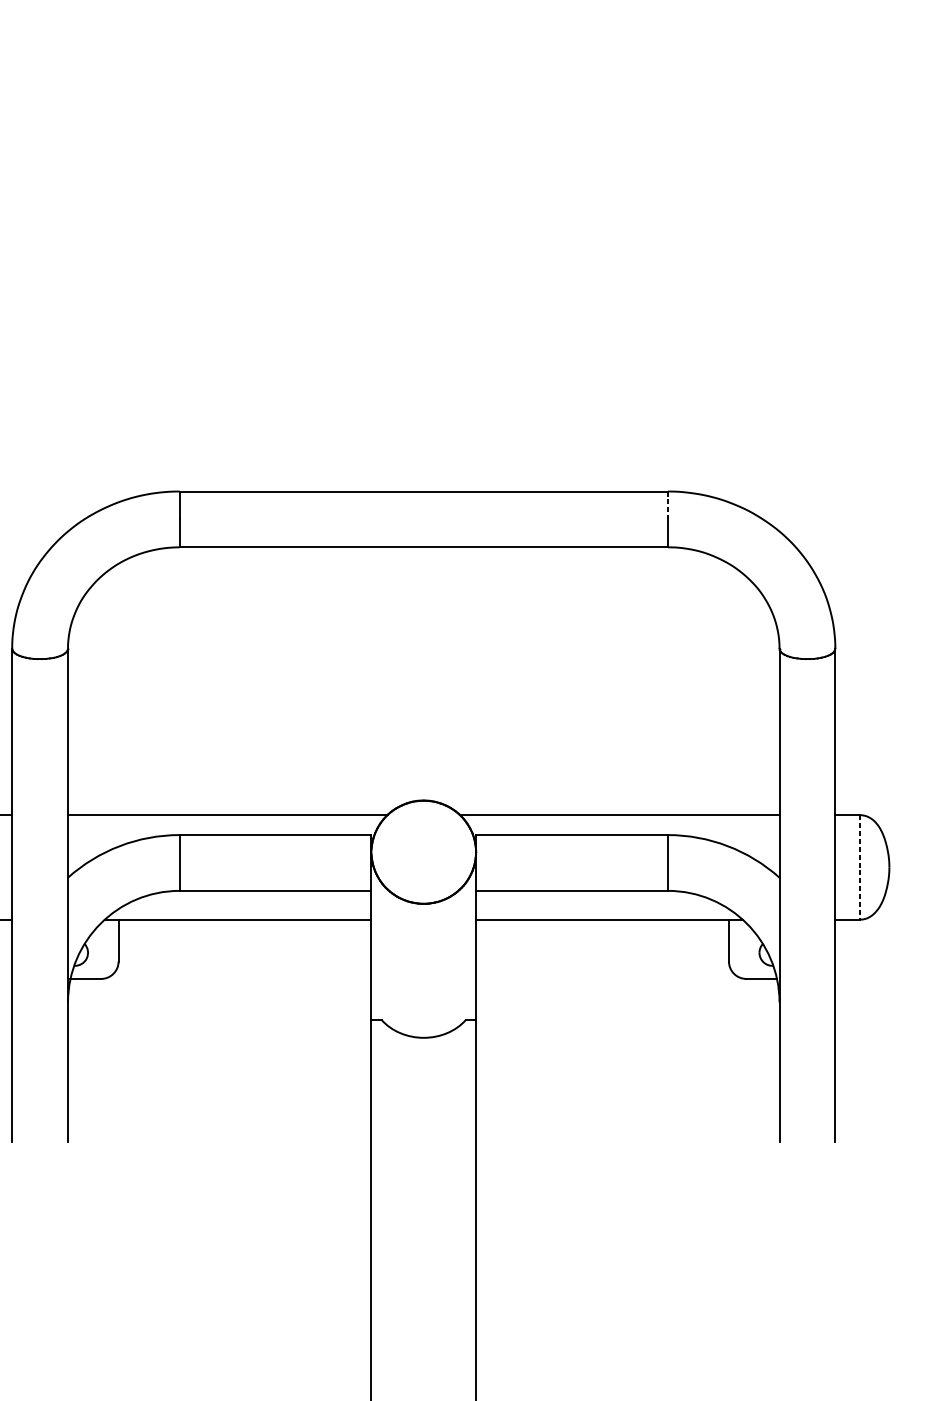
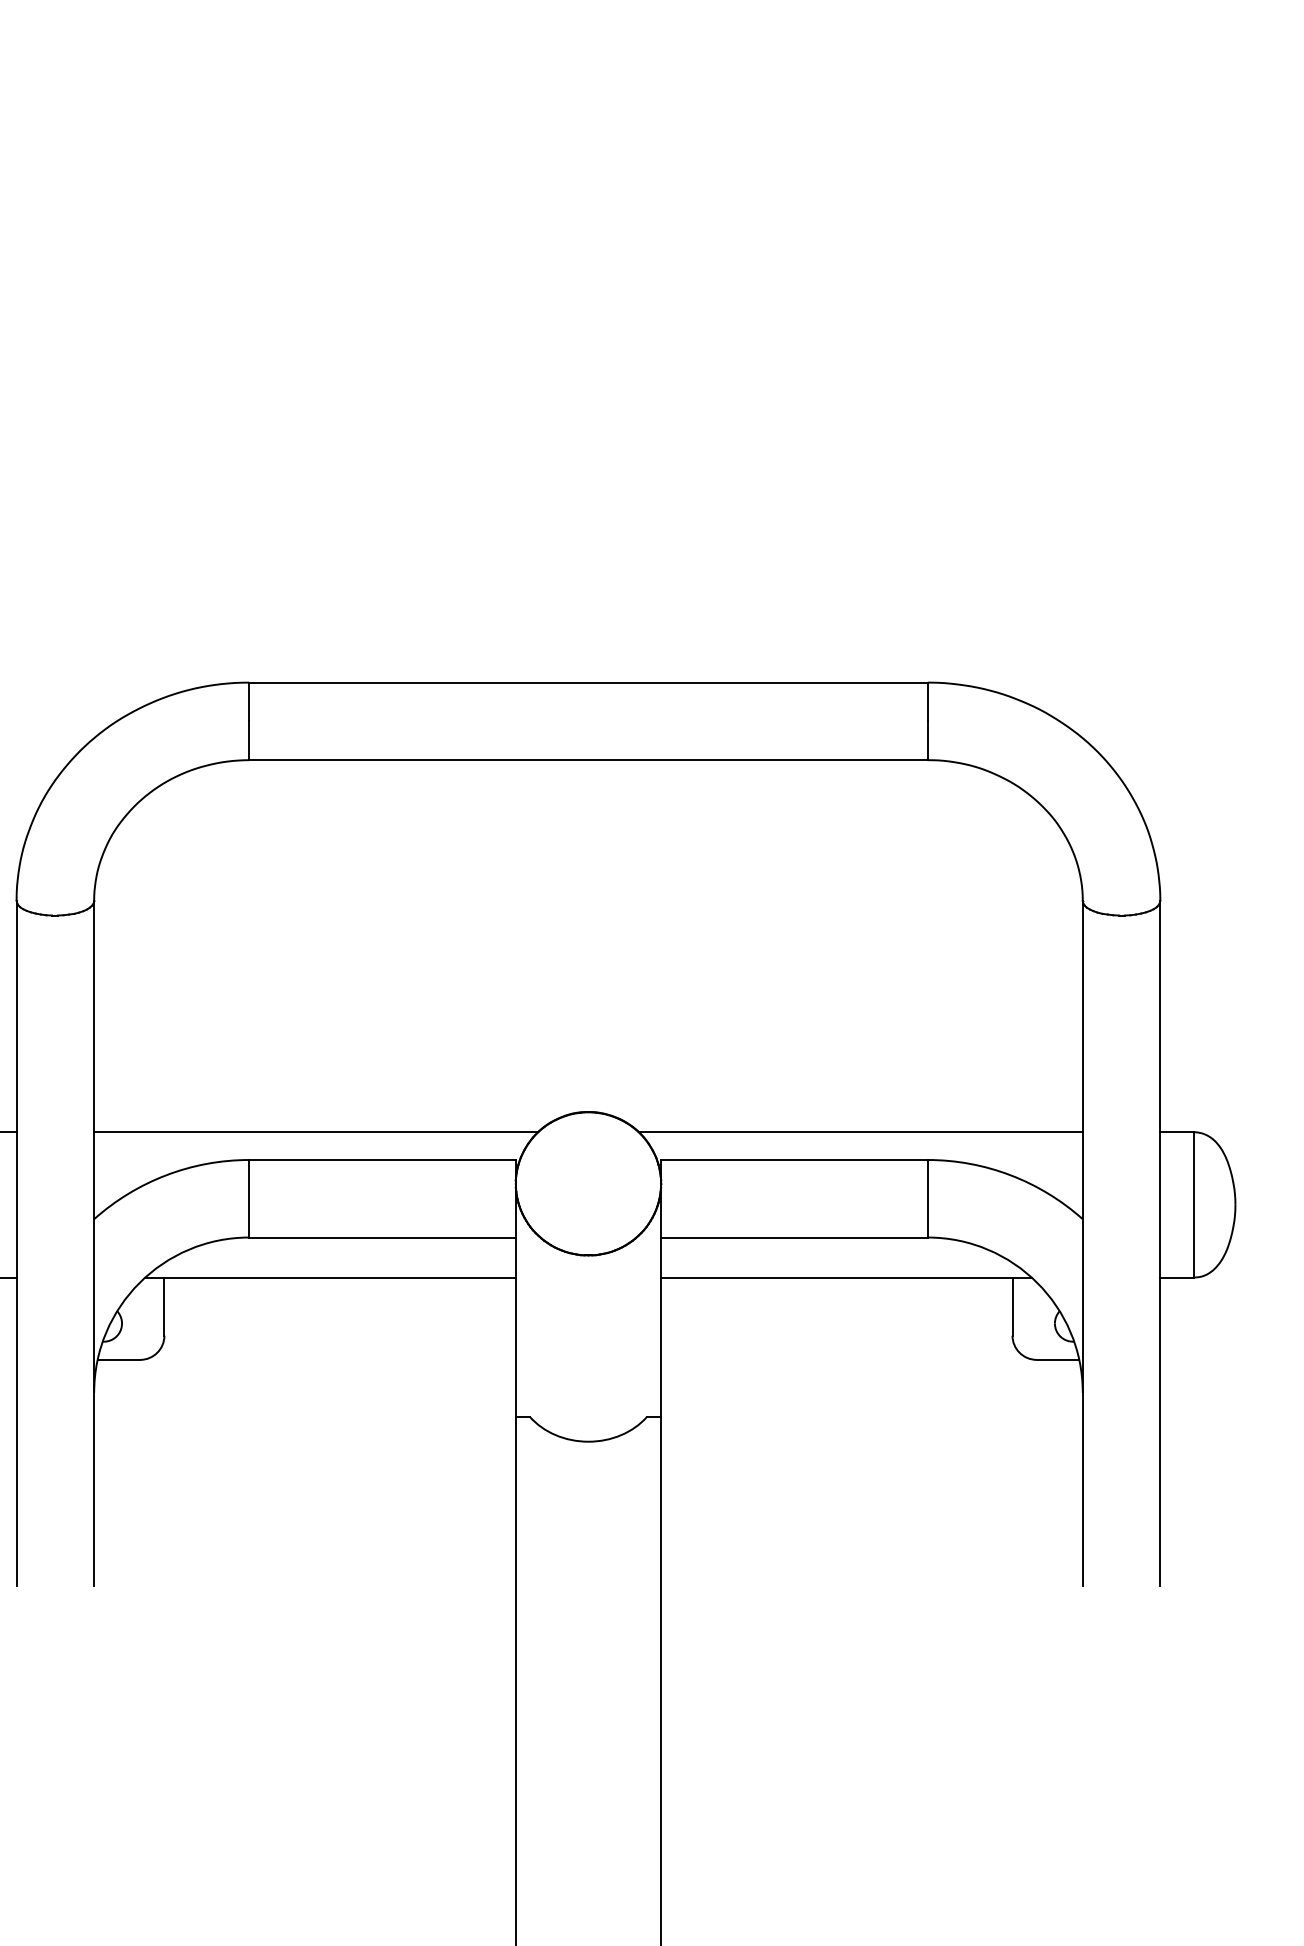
line: (667, 505) -> (927, 702), dashed -> solid
line: (859, 867) -> (1194, 1204), dashed -> solid

